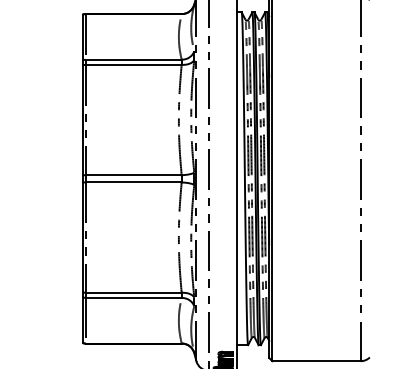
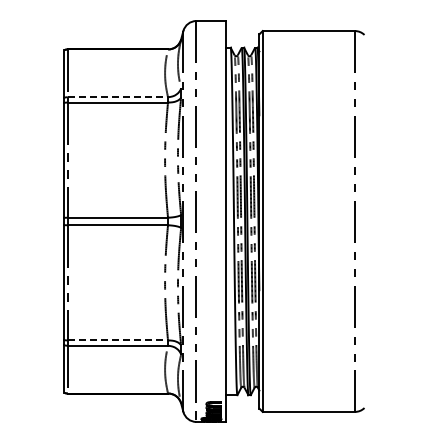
line: (134, 60) -> (118, 97), solid -> dashed
line: (134, 292) -> (118, 340), solid -> dashed

